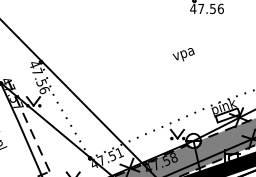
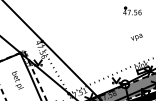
text: (183, 52) -> (136, 36), moved

